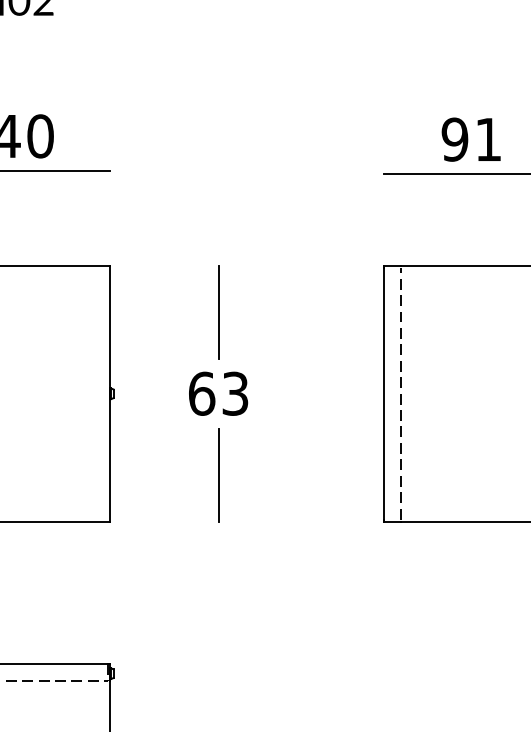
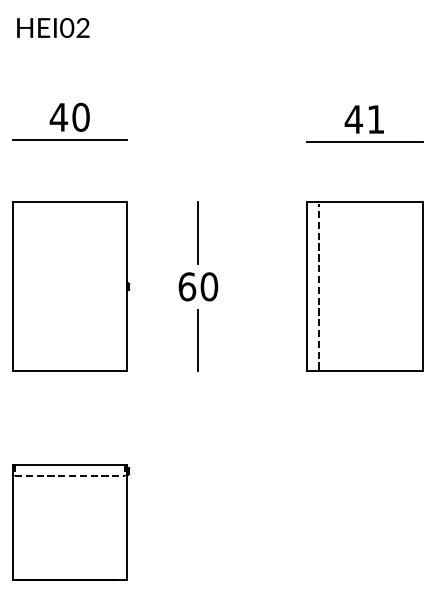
text: (454, 139) -> (353, 119), 91 -> 41
text: (235, 393) -> (209, 286), 63 -> 60

